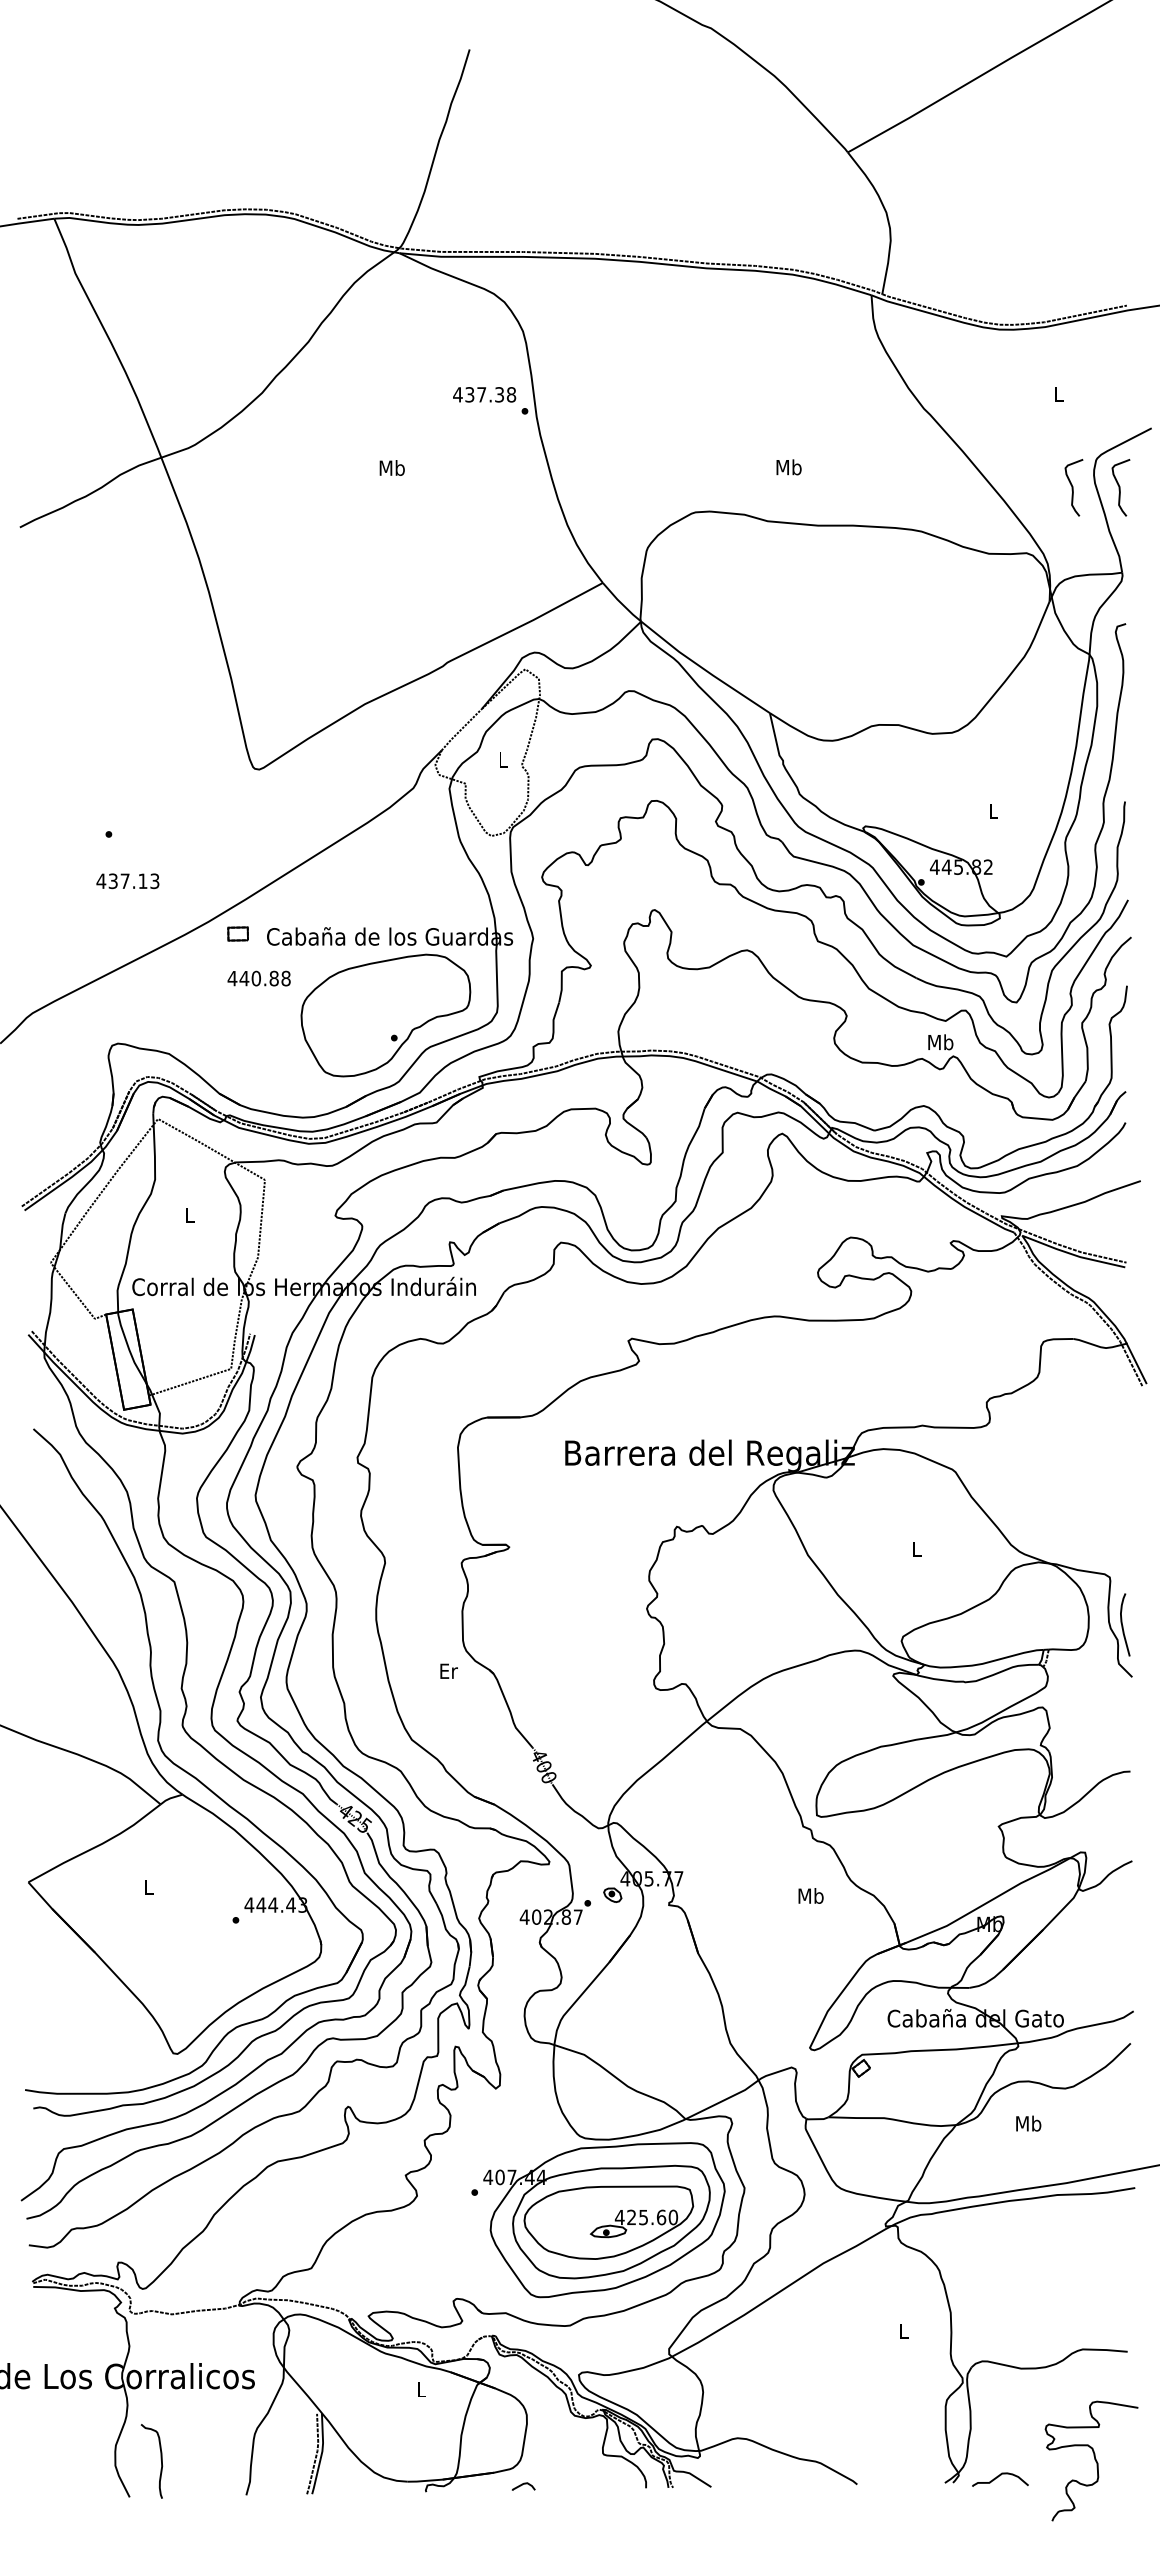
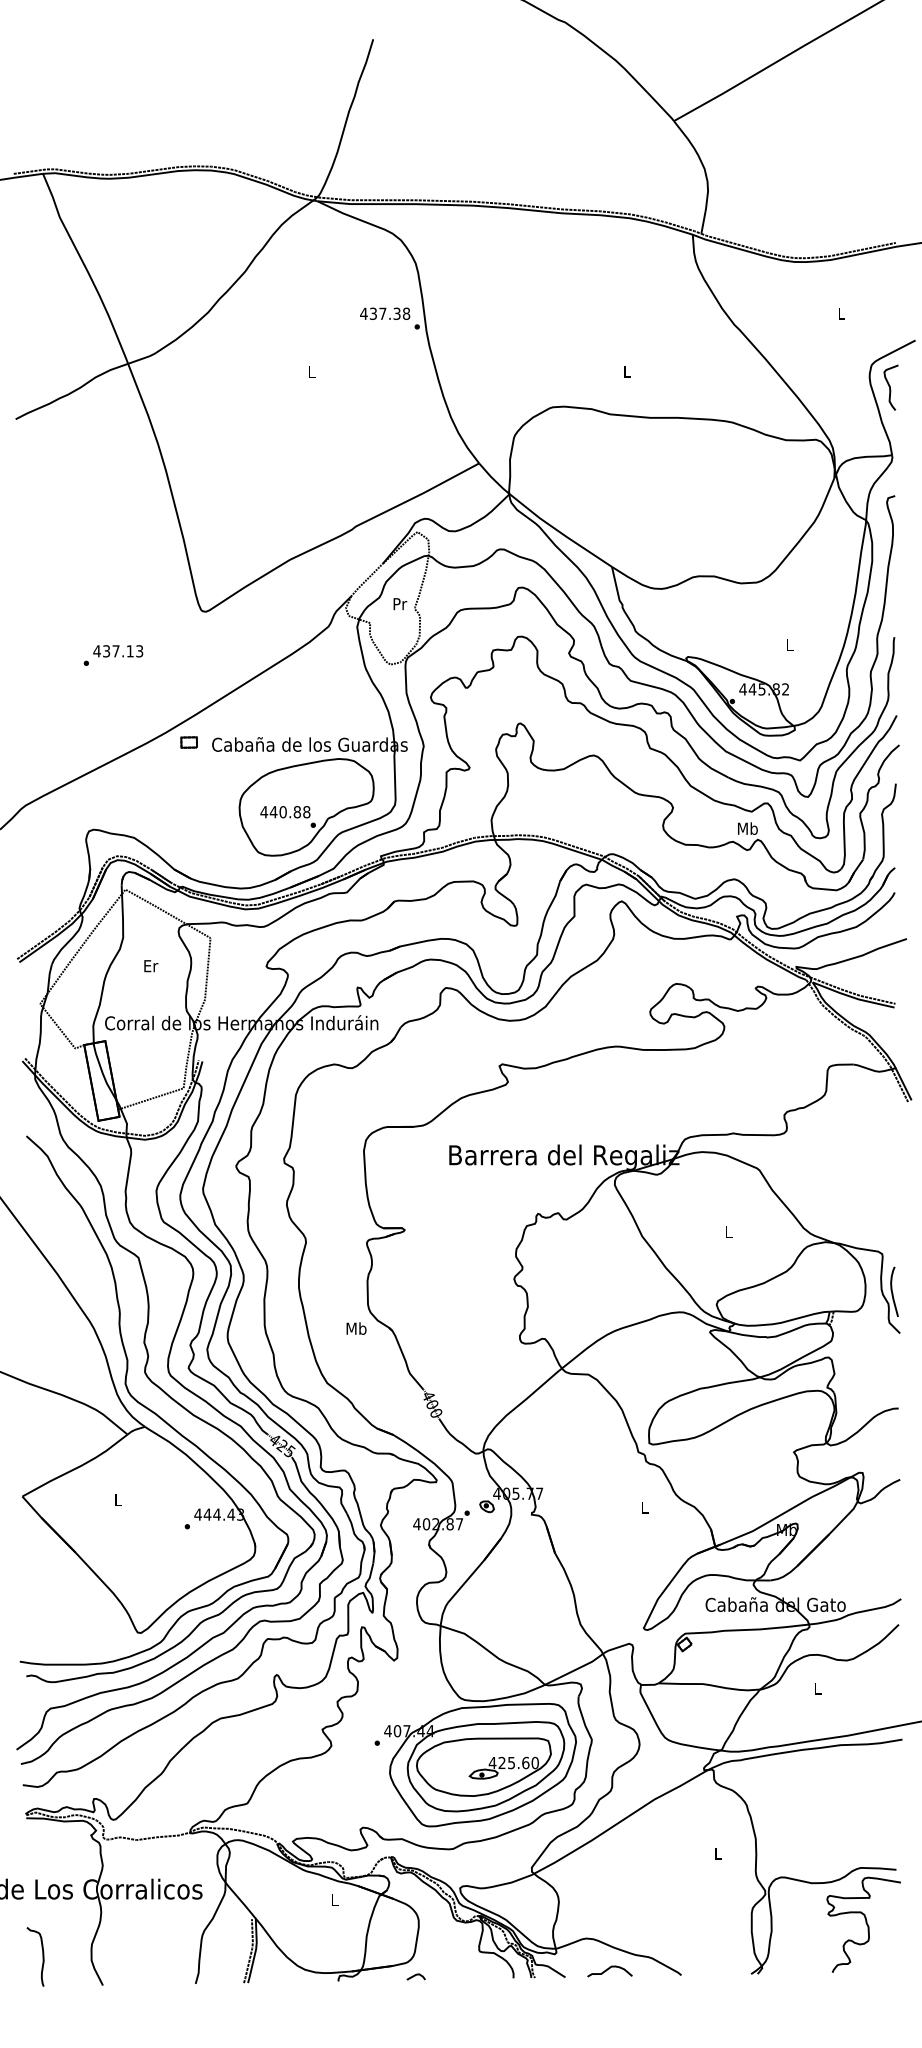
text: (391, 467) -> (311, 371), Mb -> L
text: (788, 467) -> (626, 371), Mb -> L
curve: (1073, 487) -> (853, 387), removed
text: (503, 759) -> (400, 603), L -> Pr
text: (127, 881) -> (117, 651), moved
text: (258, 978) -> (284, 812), moved
text: (190, 1214) -> (151, 965), L -> Er
text: (448, 1671) -> (356, 1328), Er -> Mb
text: (810, 1895) -> (644, 1507), Mb -> L
text: (1028, 2123) -> (817, 1688), Mb -> L
curve: (160, 2459) -> (42, 1955), moved
curve: (1094, 2459) -> (866, 1923), moved
curve: (998, 2477) -> (608, 1969), moved

